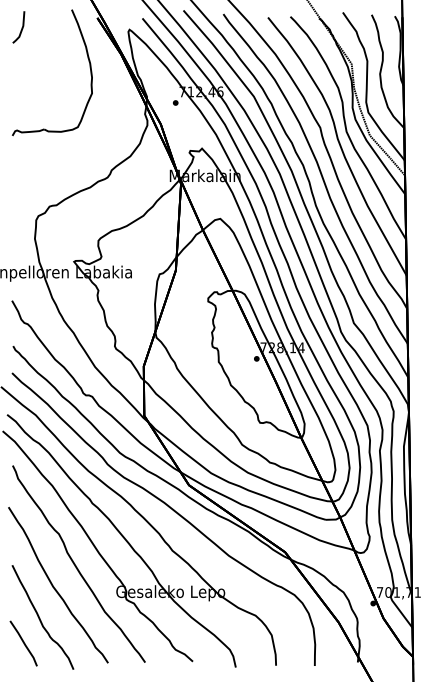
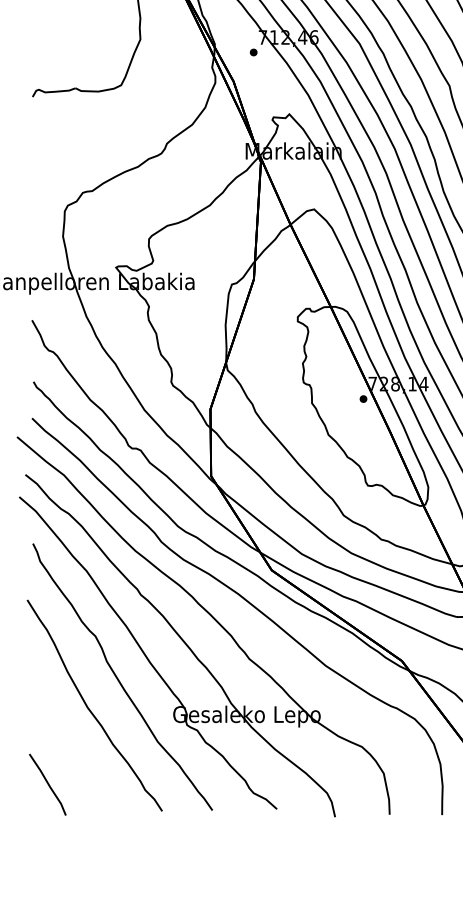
curve: (40, 618) -> (70, 750), removed

